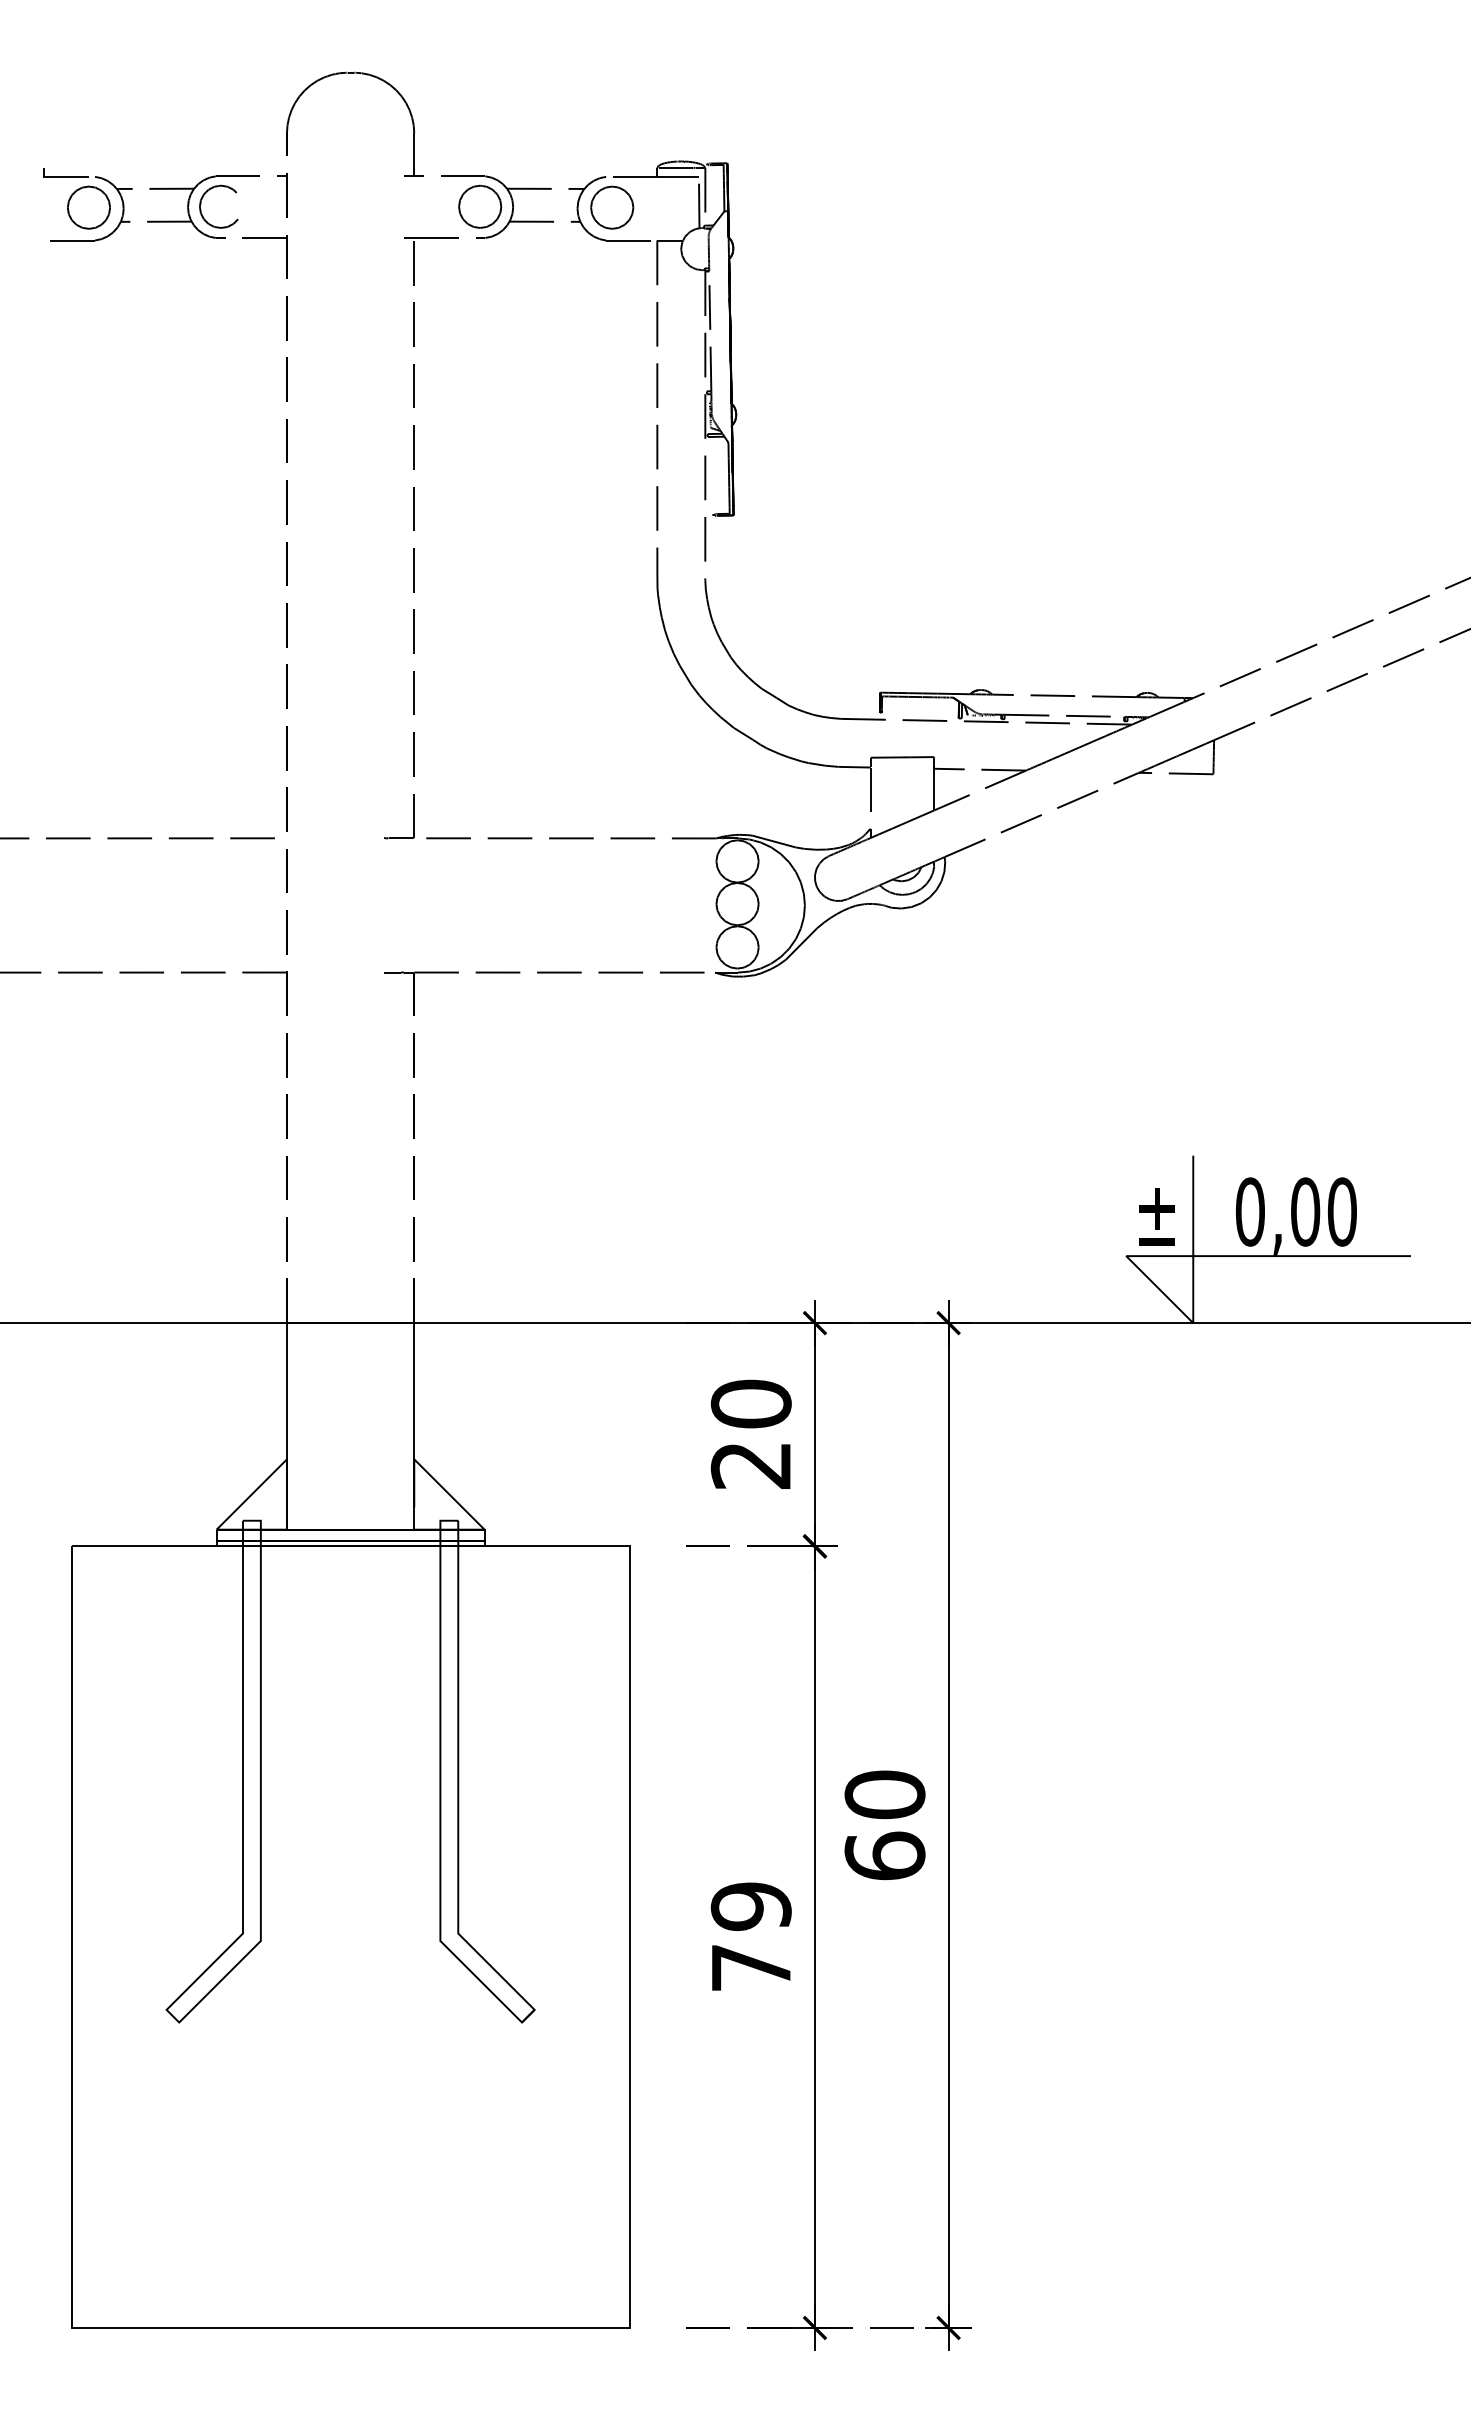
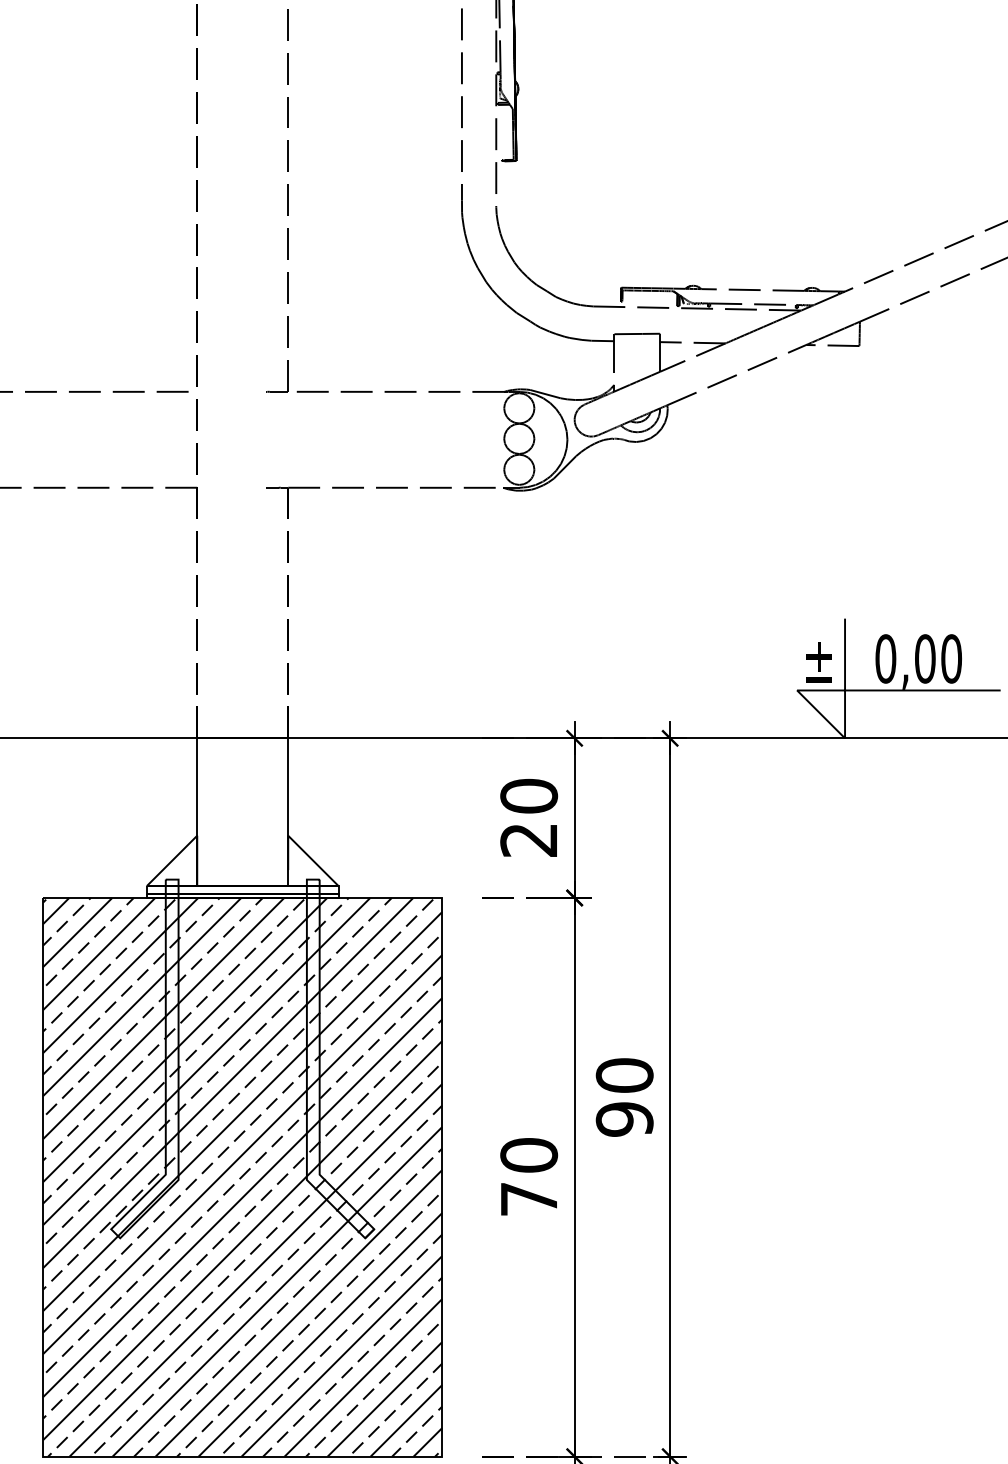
text: (884, 1855) -> (624, 1118), 60 -> 90
text: (751, 1906) -> (529, 1155), 79 -> 70
hatch: (350, 1936) -> (242, 1176), added

